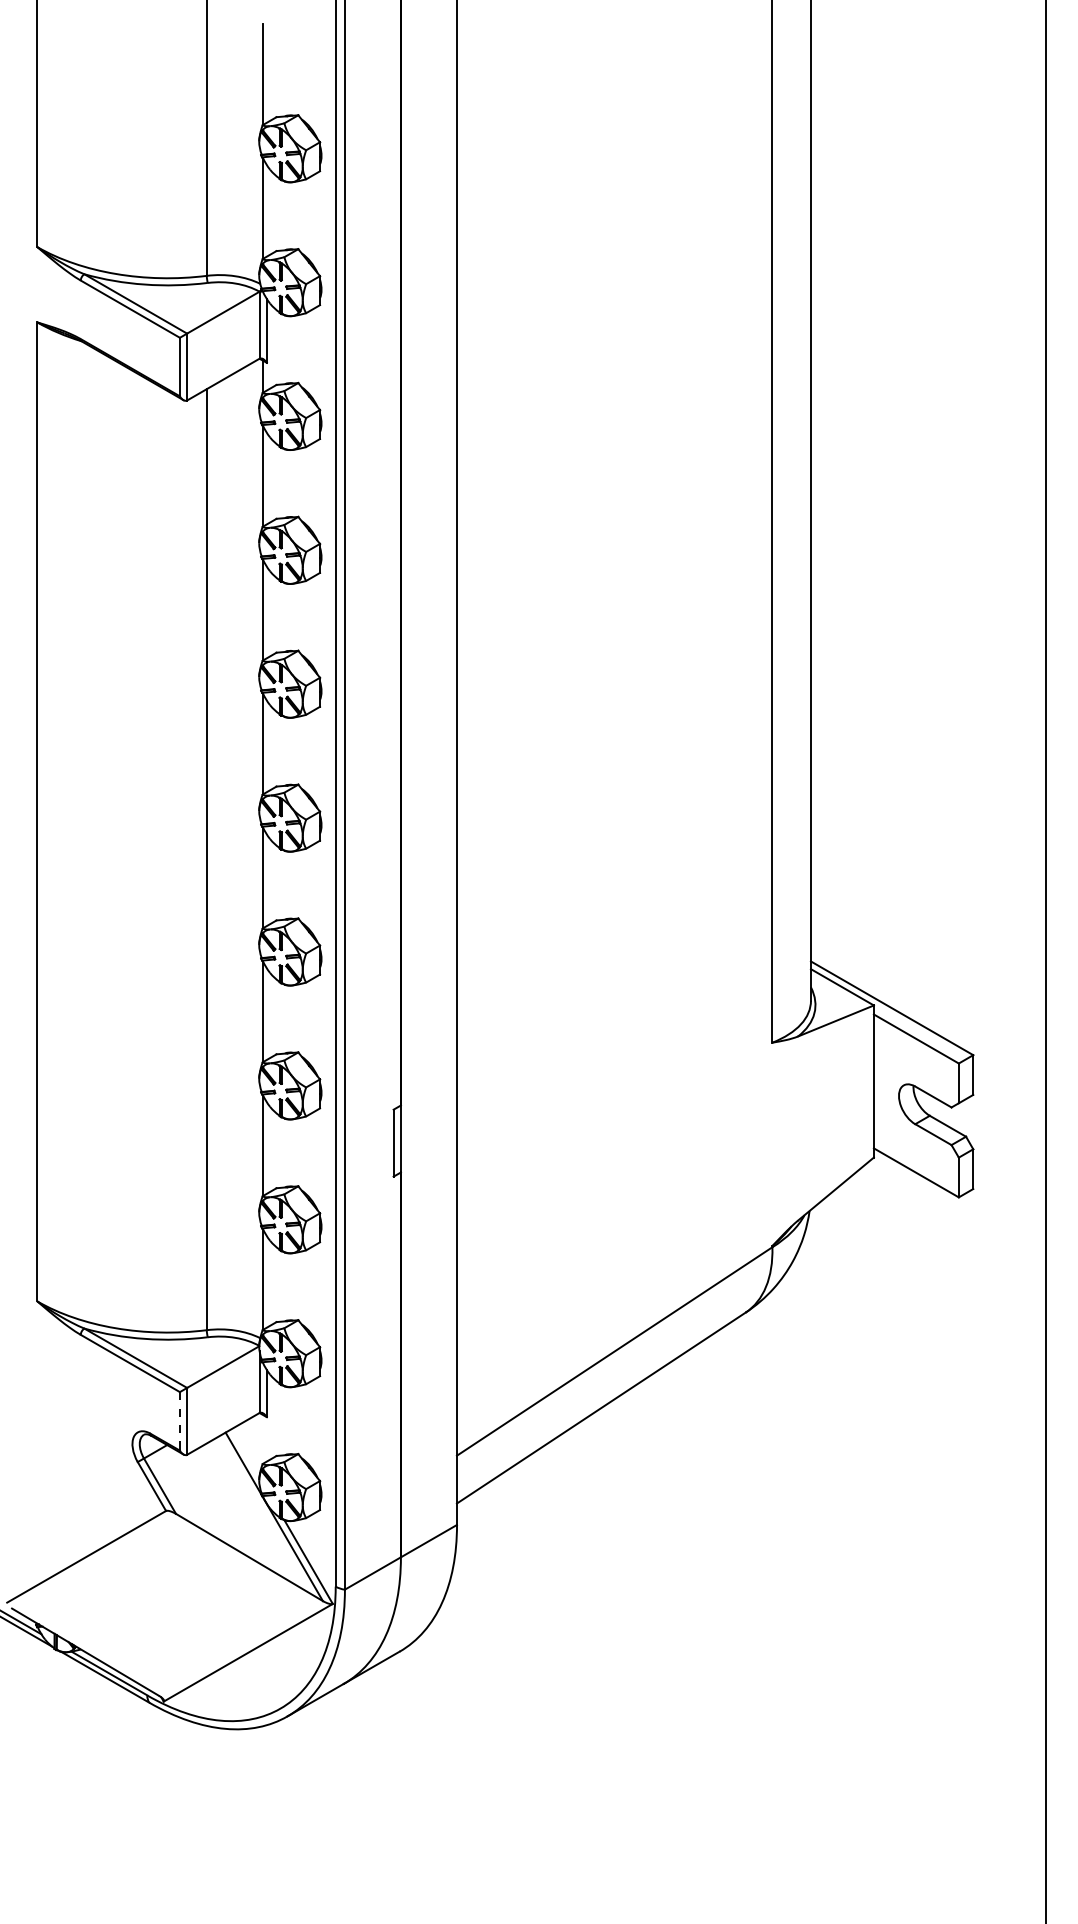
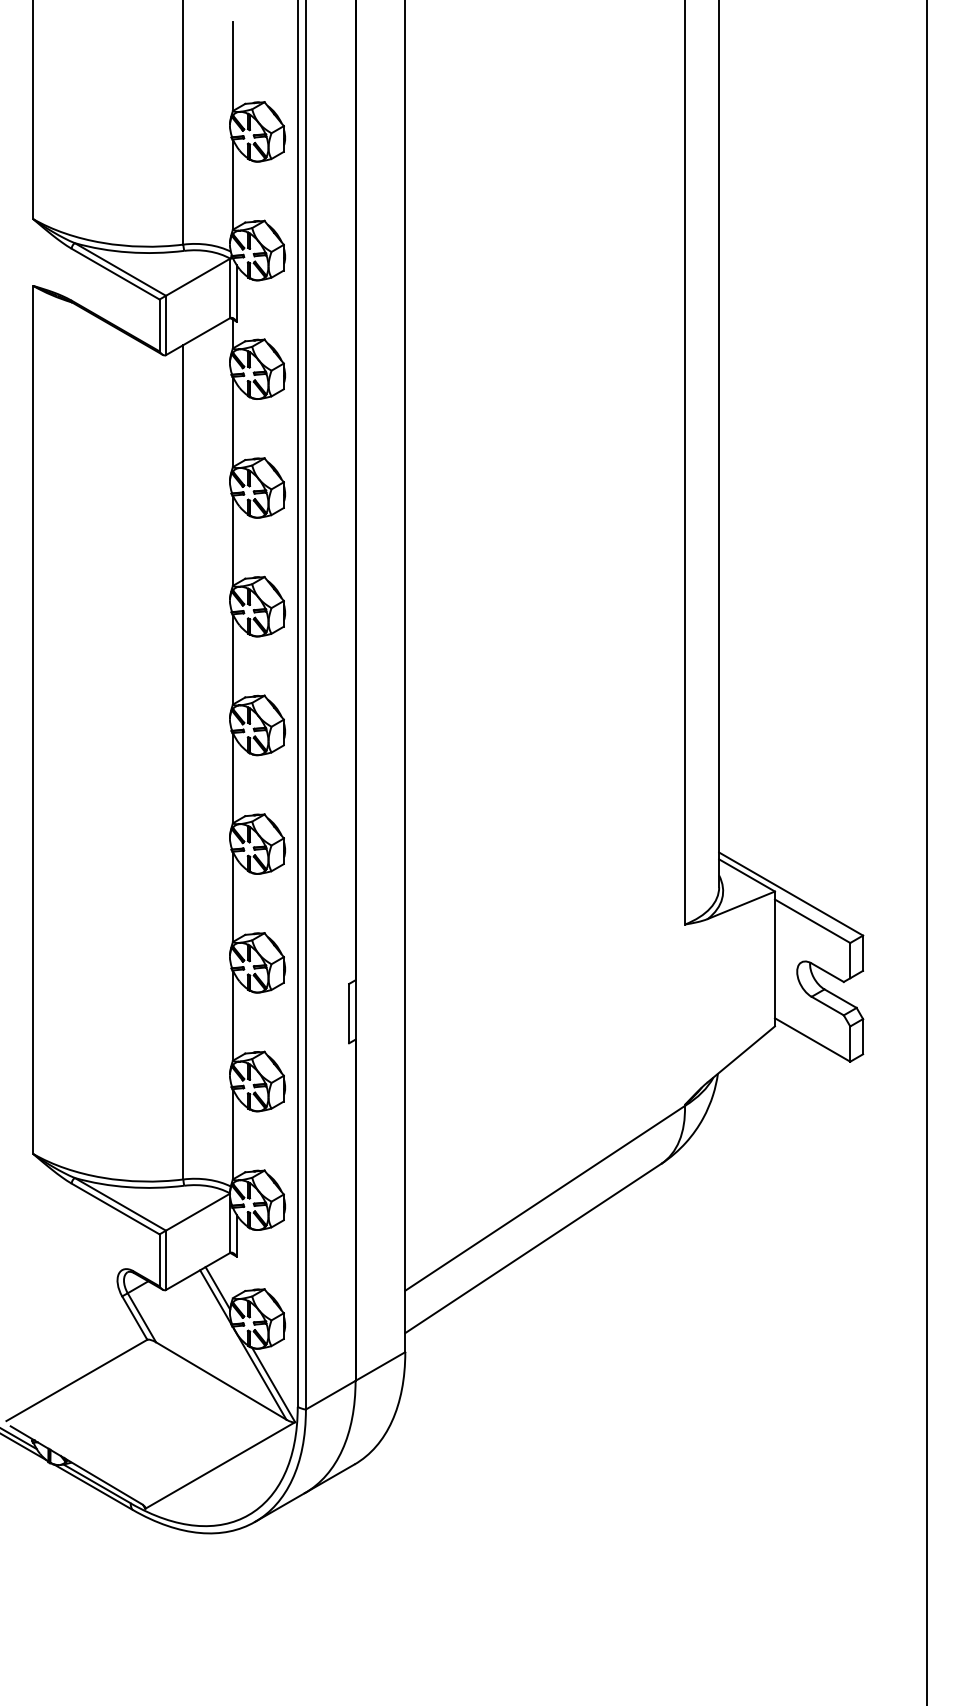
line: (179, 1421) -> (159, 1260), dashed -> solid
line: (245, 1452) -> (217, 1287), added

